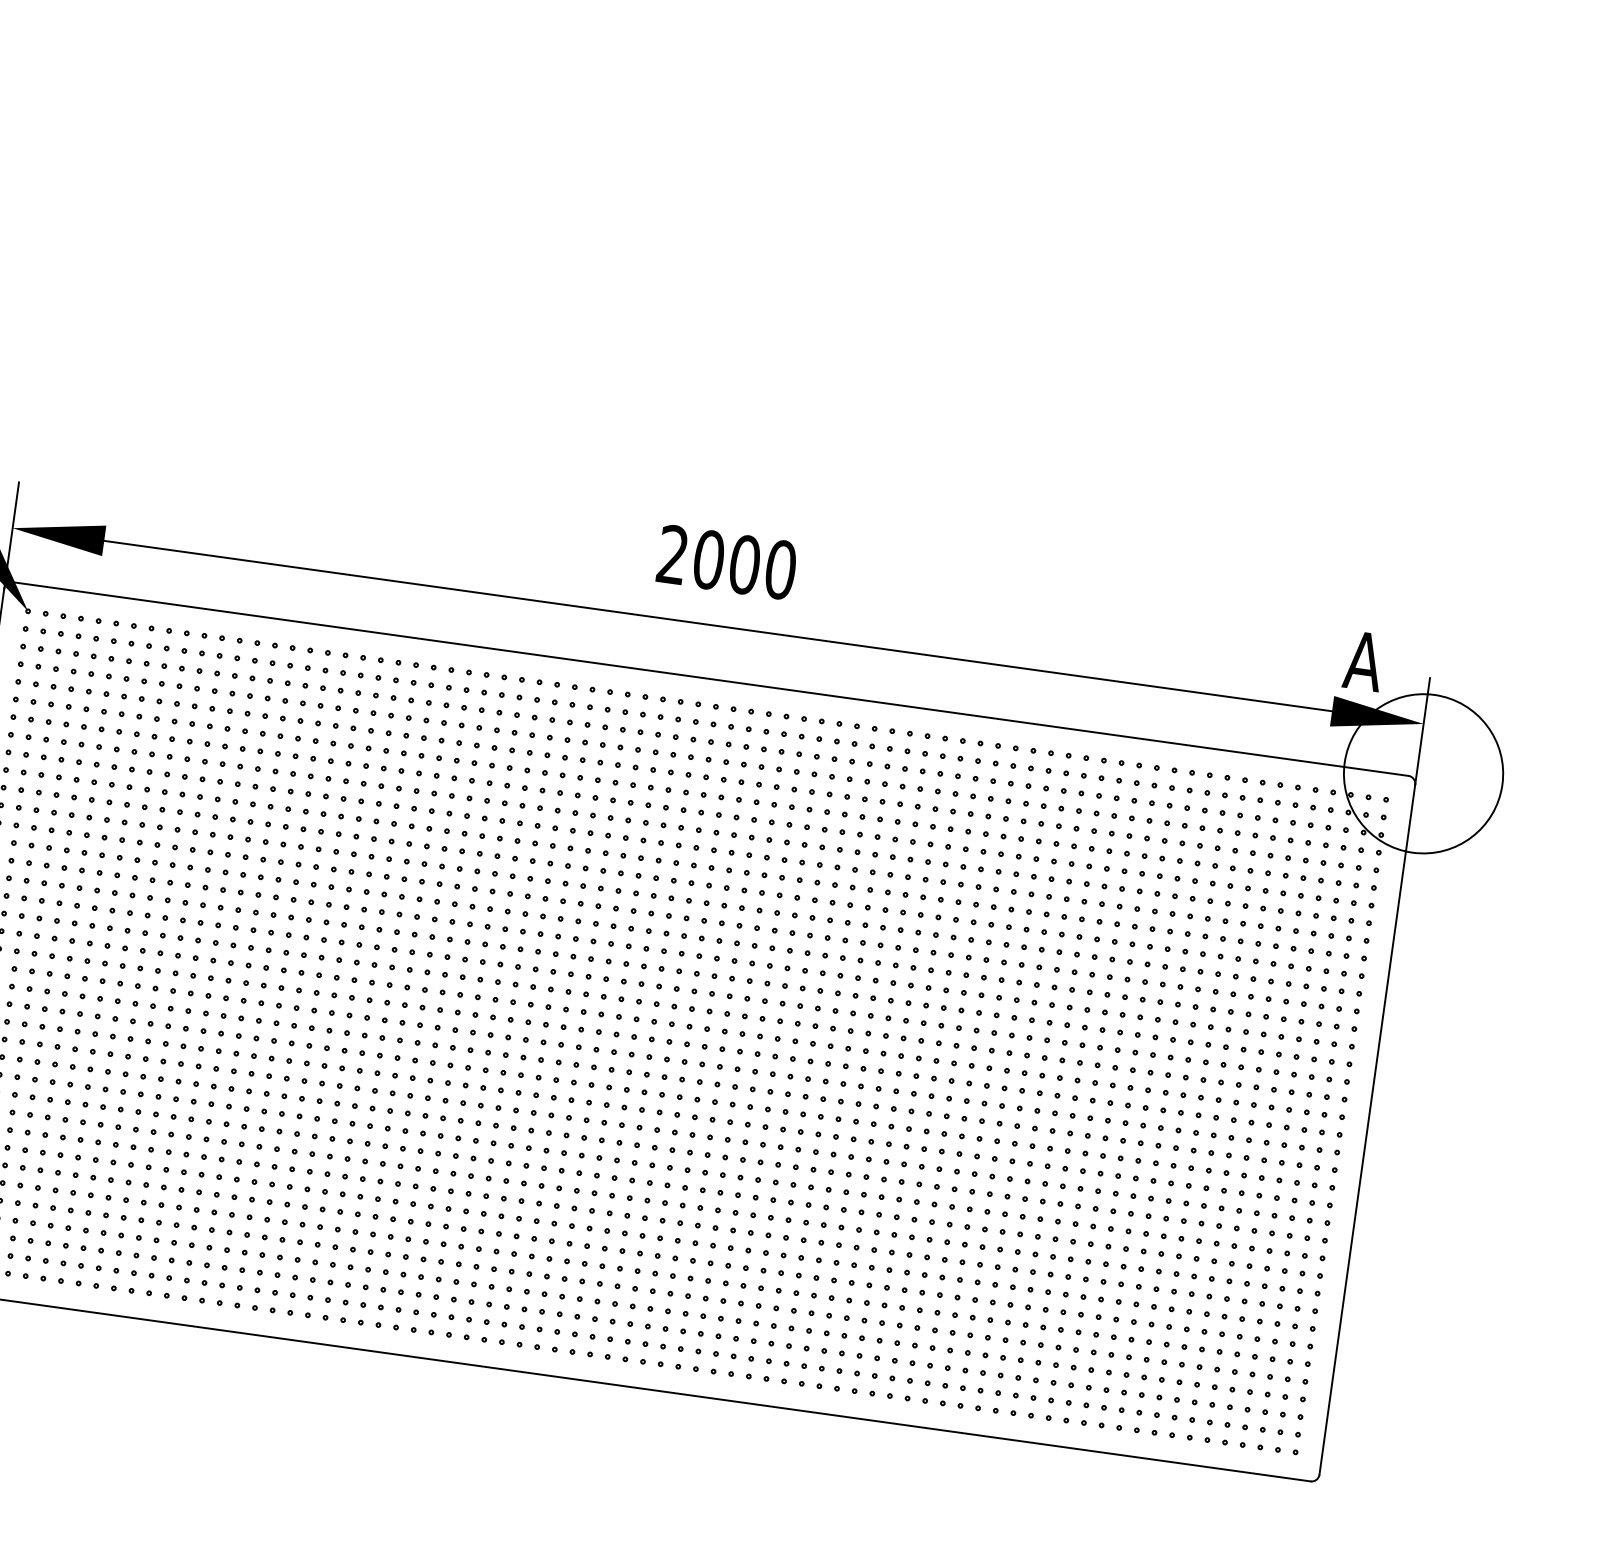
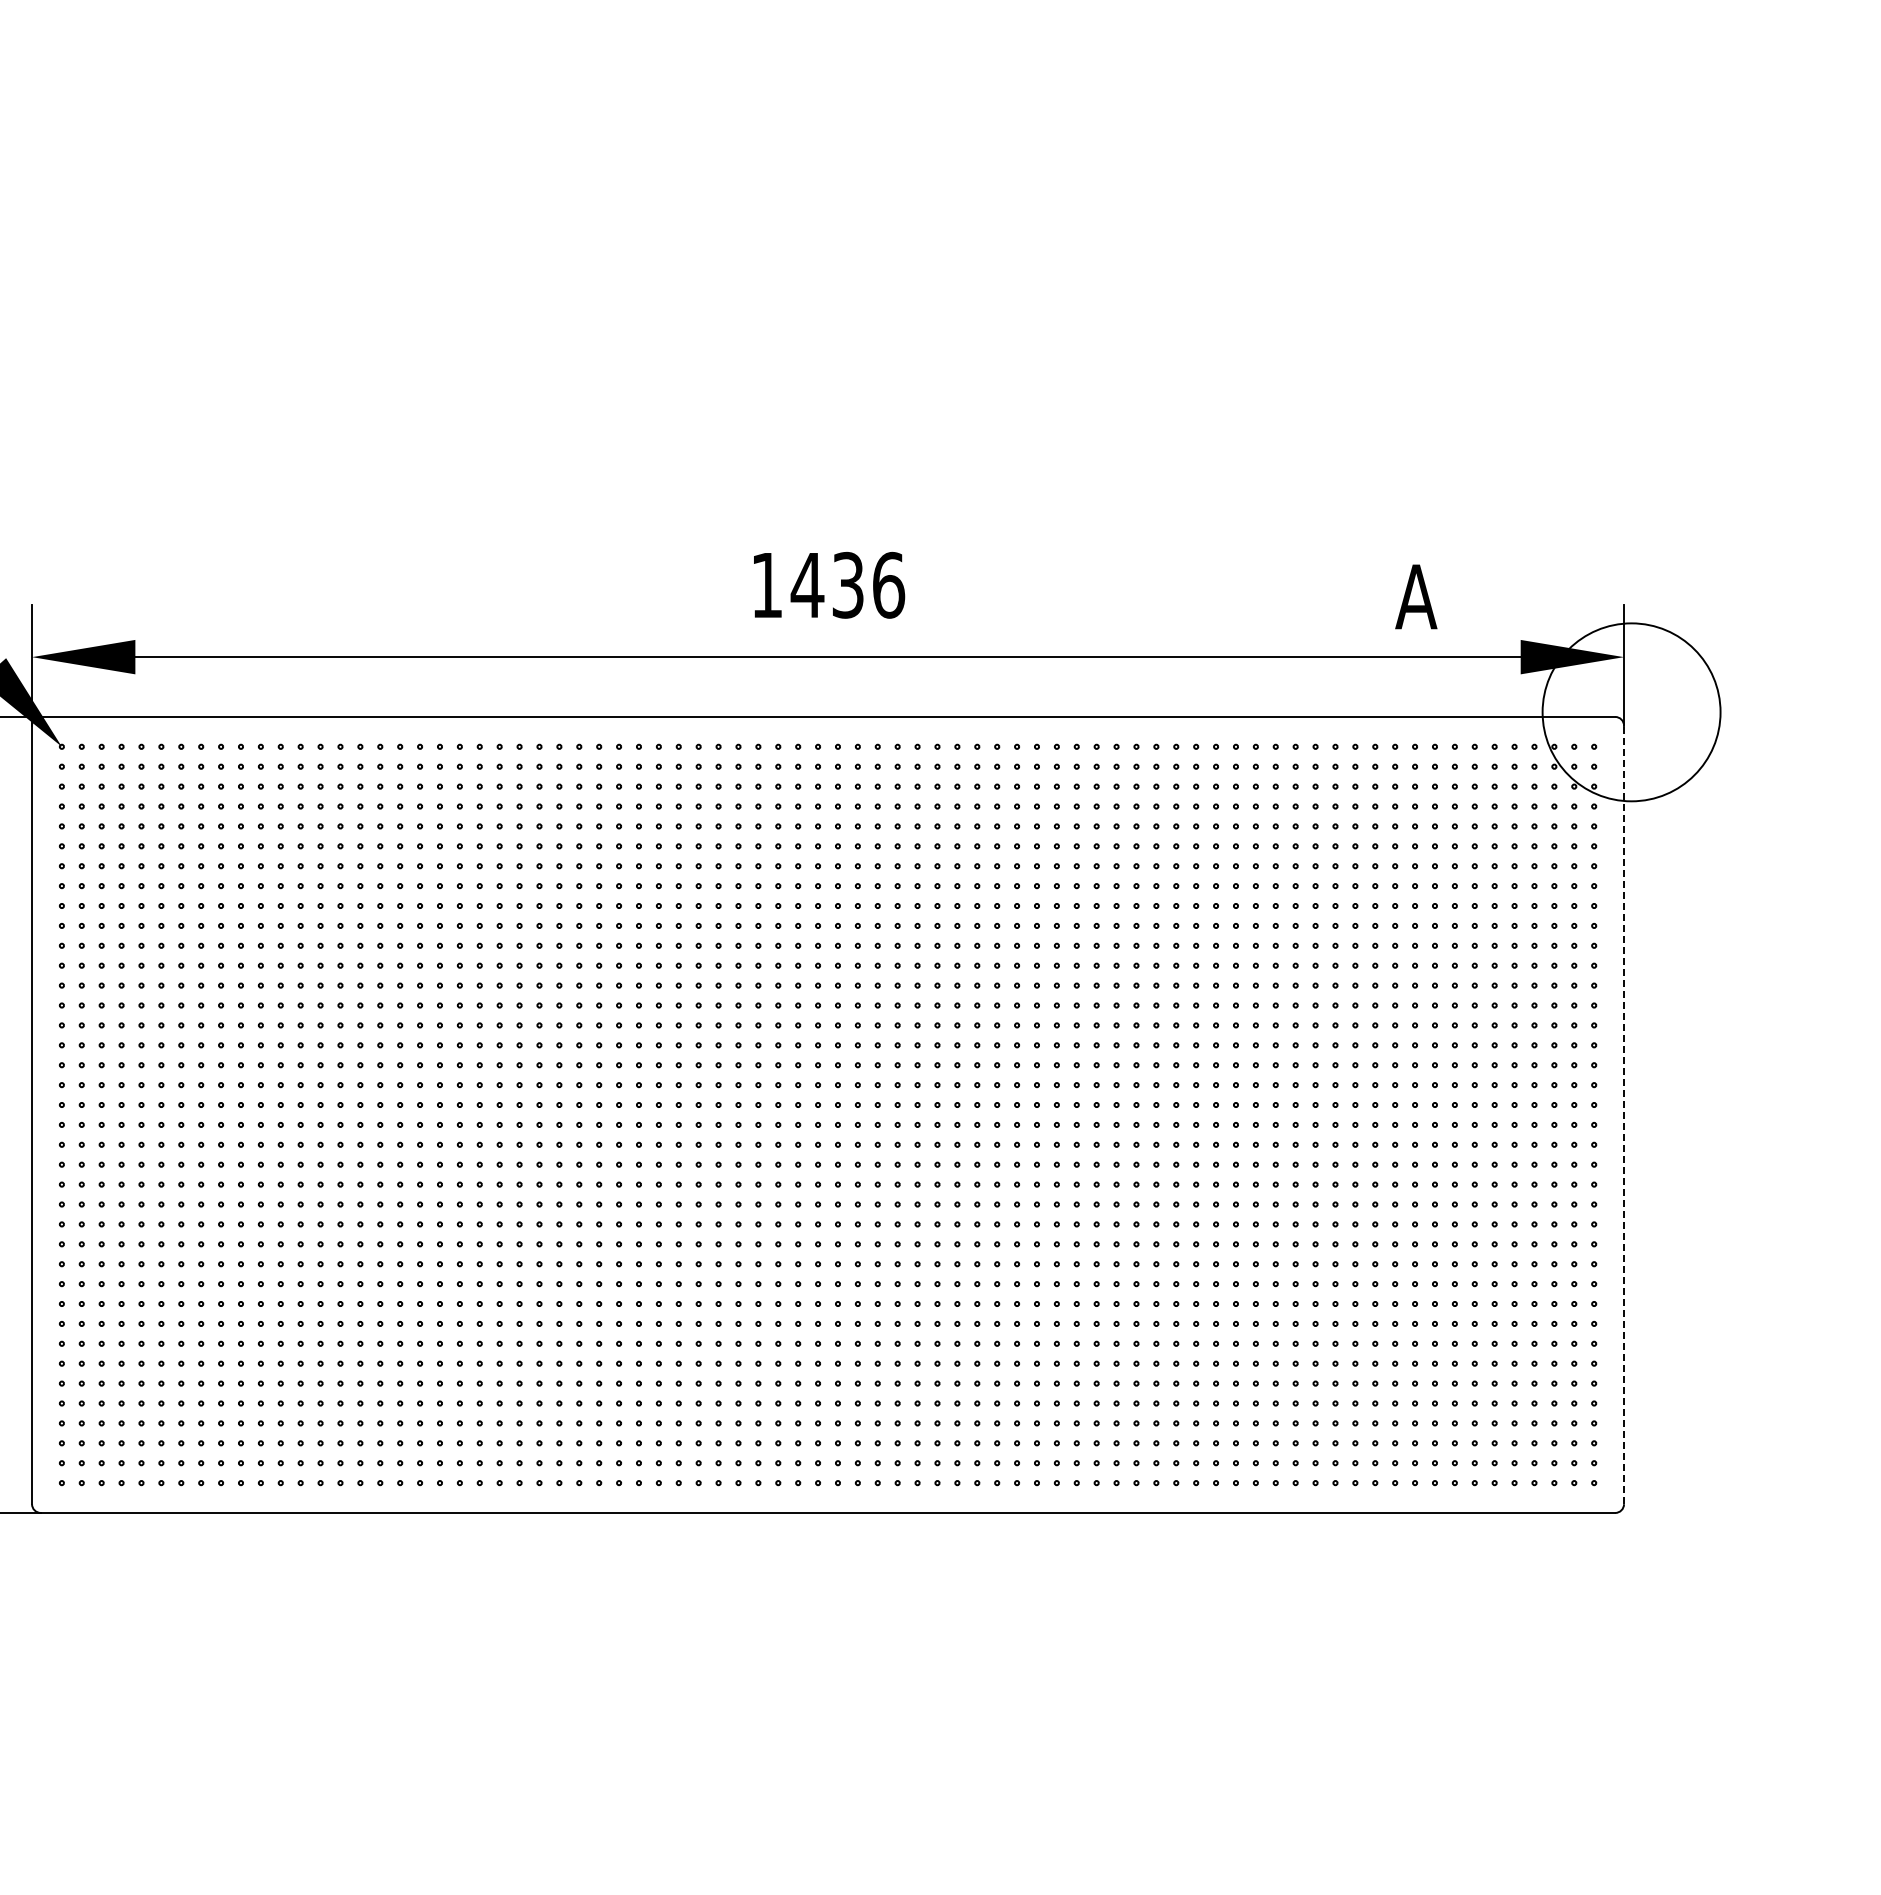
text: (727, 561) -> (828, 584), 2000 -> 1436
text: (1364, 660) -> (1416, 596), moved
line: (1367, 1129) -> (1624, 1114), solid -> dashed

